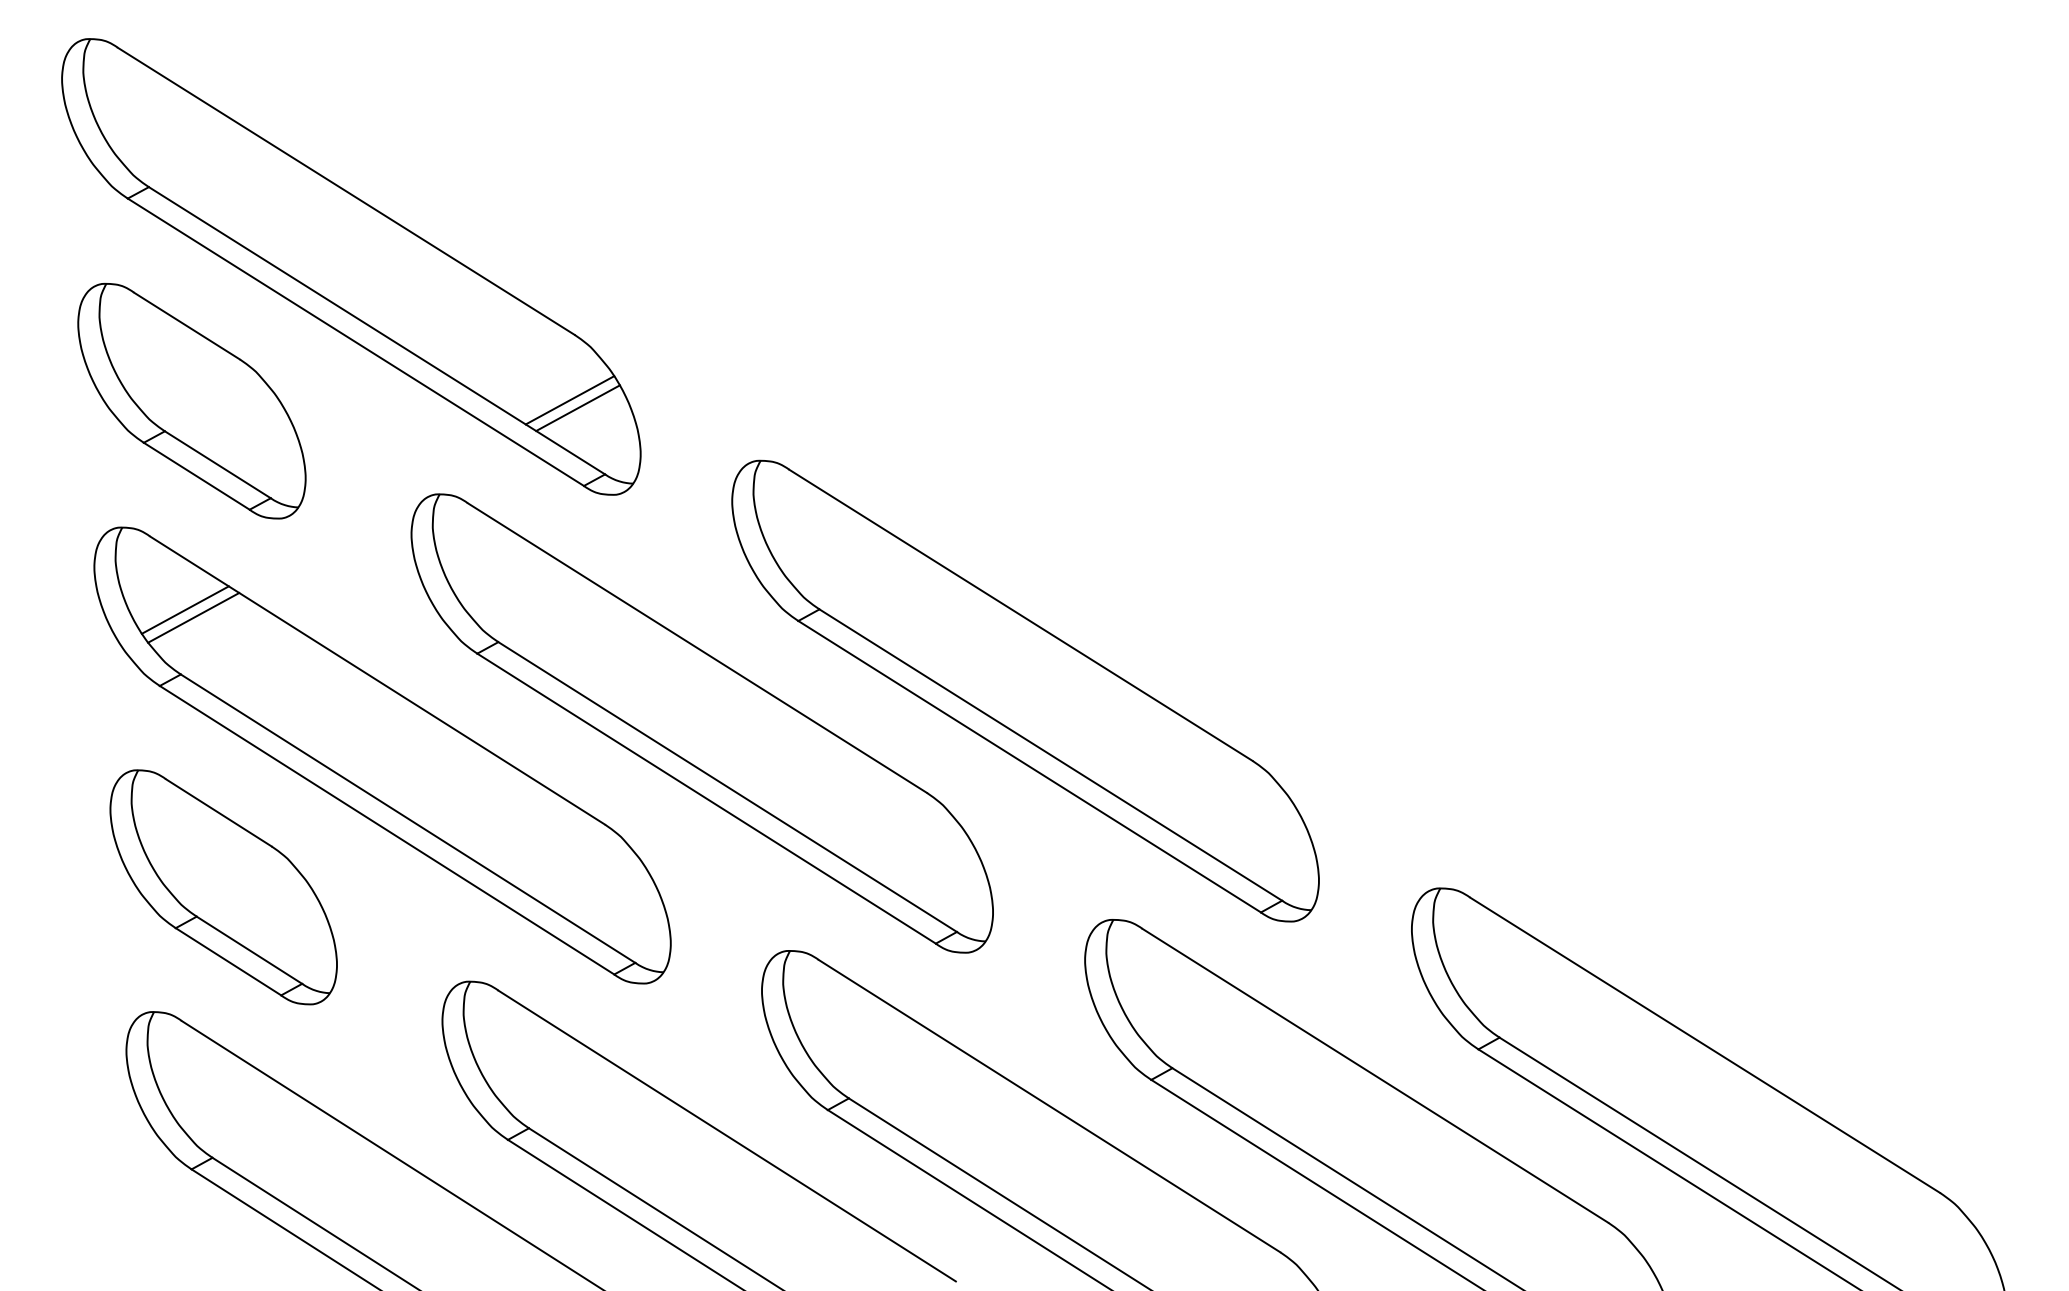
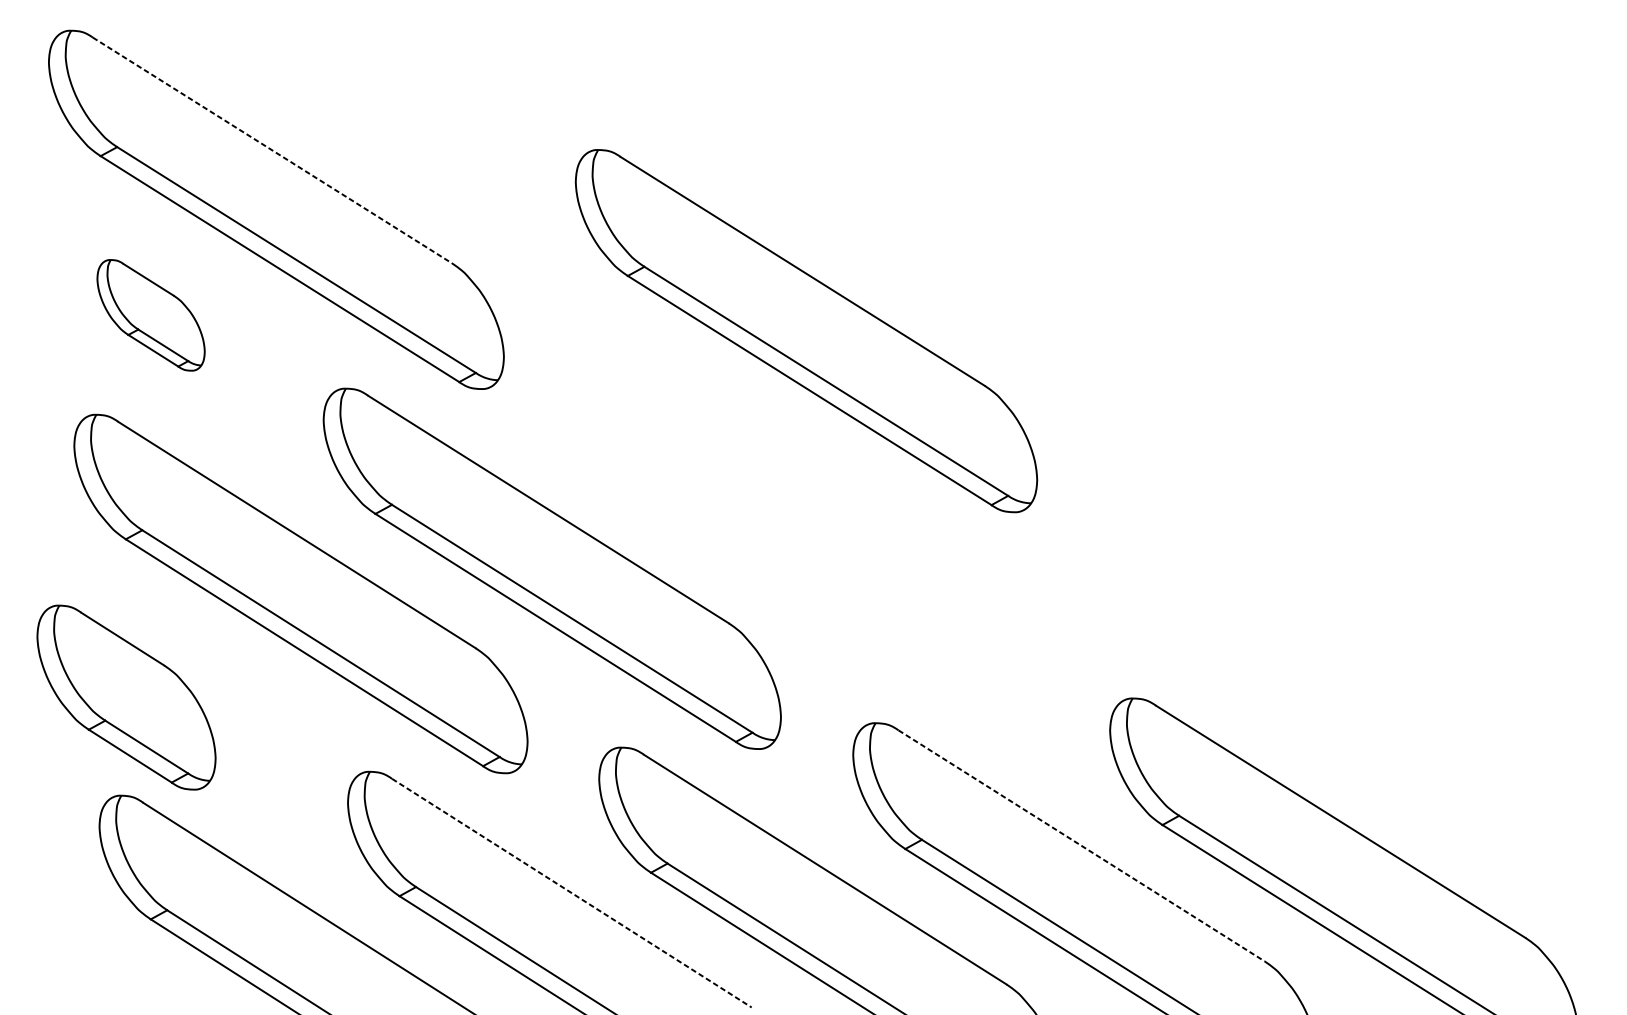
line: (346, 191) -> (272, 150), solid -> dashed
part: (191, 400) -> (150, 314), size x0.6
line: (569, 400) -> (447, 314), removed
line: (577, 408) -> (454, 321), removed
line: (184, 609) -> (145, 479), removed
line: (193, 617) -> (152, 485), removed
part: (1025, 690) -> (806, 330), moved
part: (223, 887) -> (126, 697), moved
line: (1375, 1076) -> (1081, 846), solid -> dashed
line: (727, 1136) -> (572, 893), solid -> dashed

